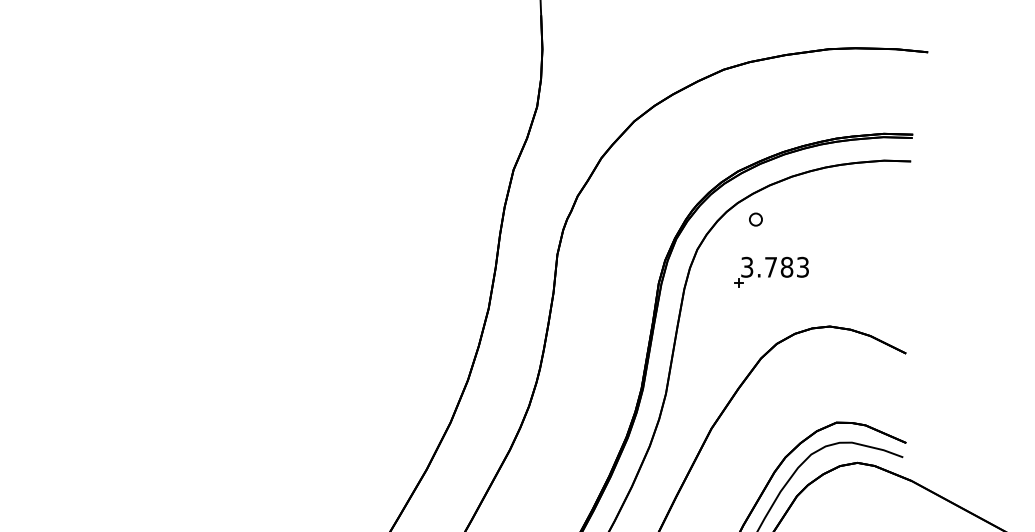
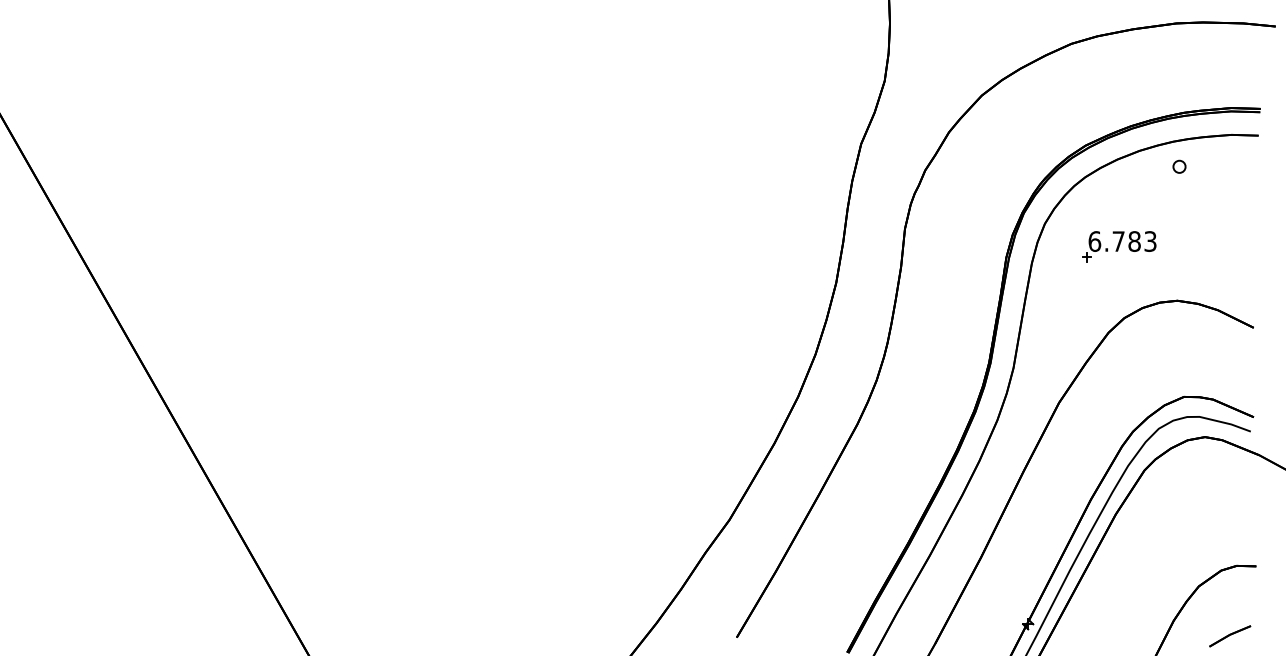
part: (755, 219) -> (1179, 166), moved
text: (746, 267) -> (1094, 241), 3.783 -> 6.783

